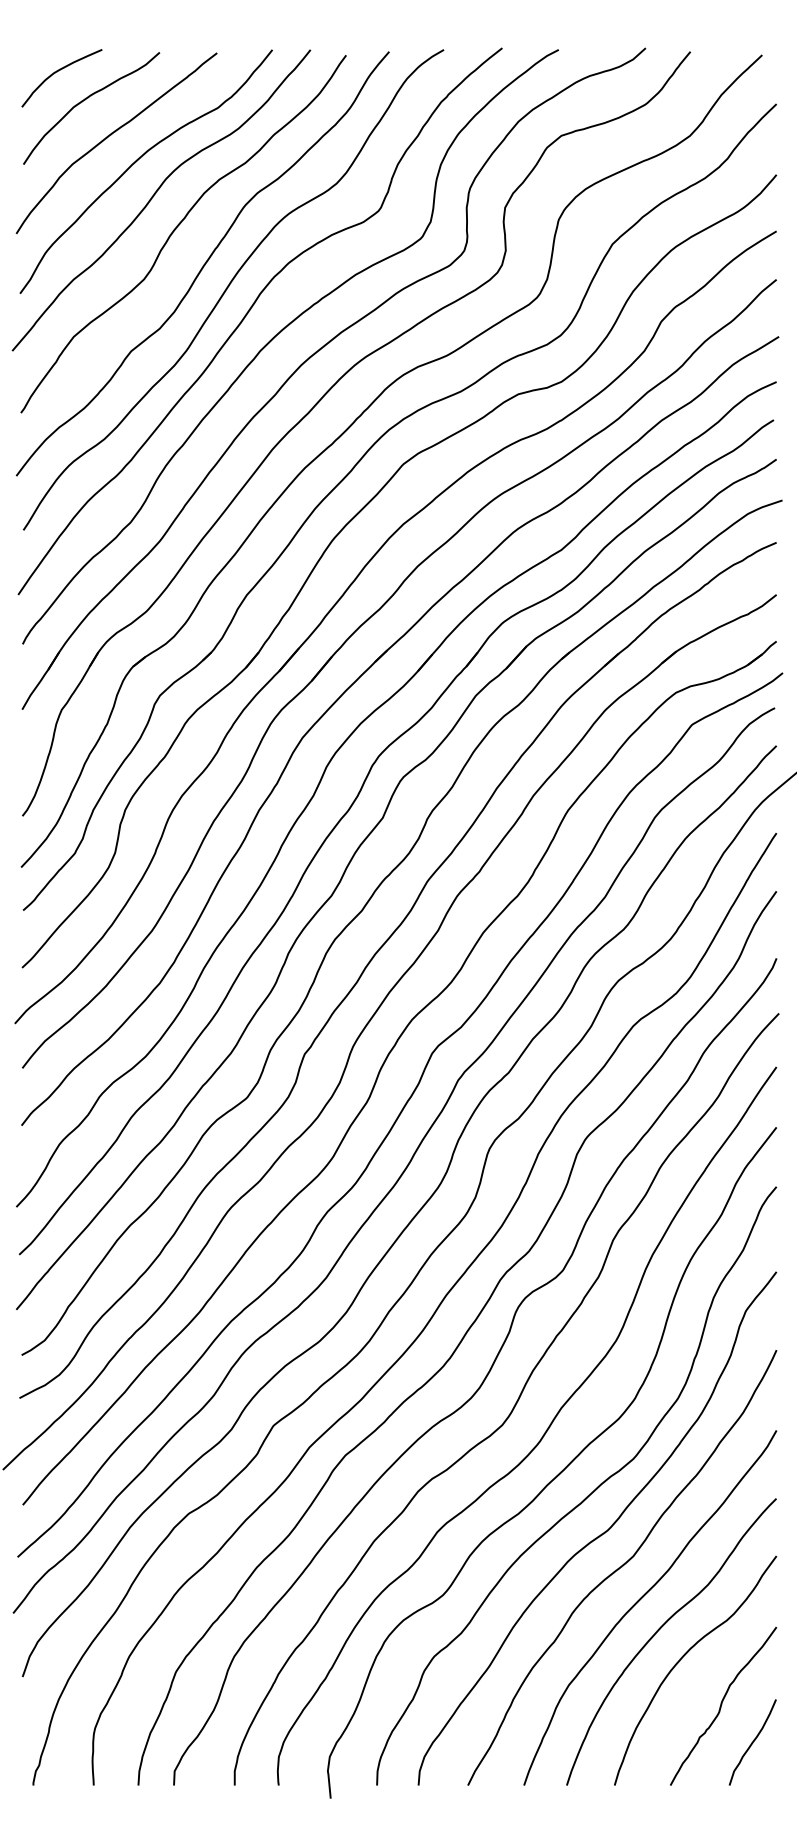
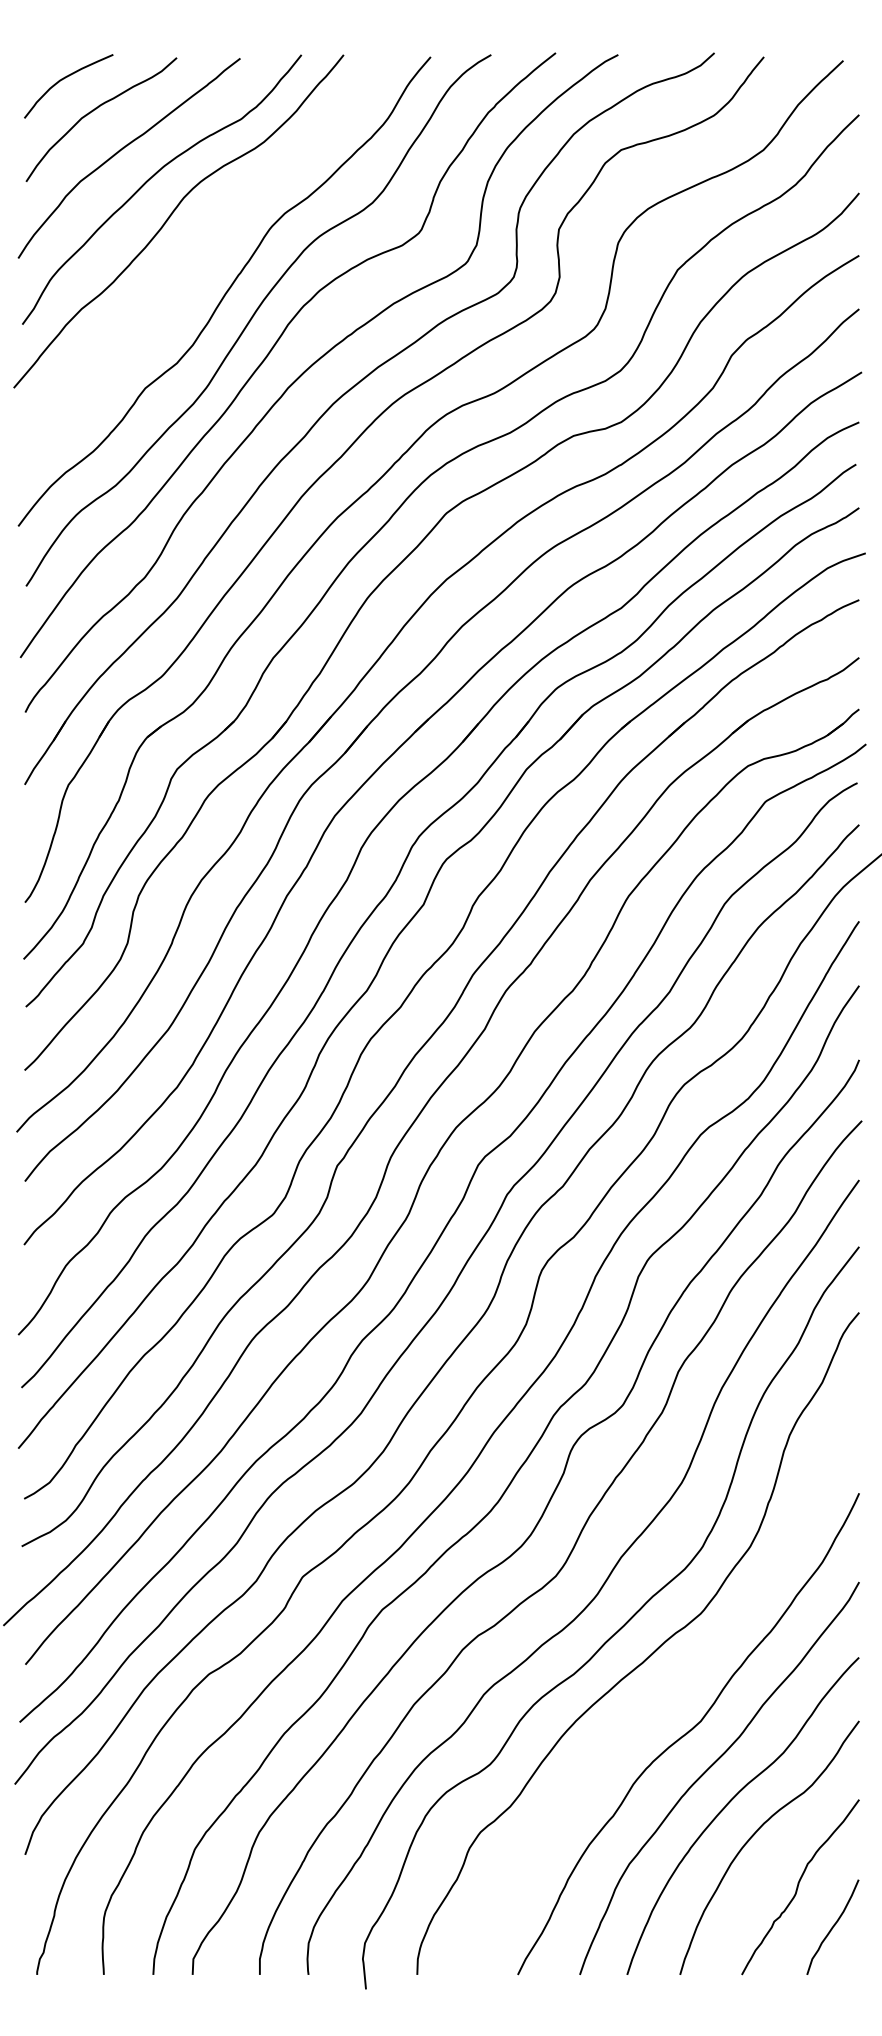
curve: (175, 230) -> (194, 254), removed
curve: (602, 1532) -> (666, 1695), removed

